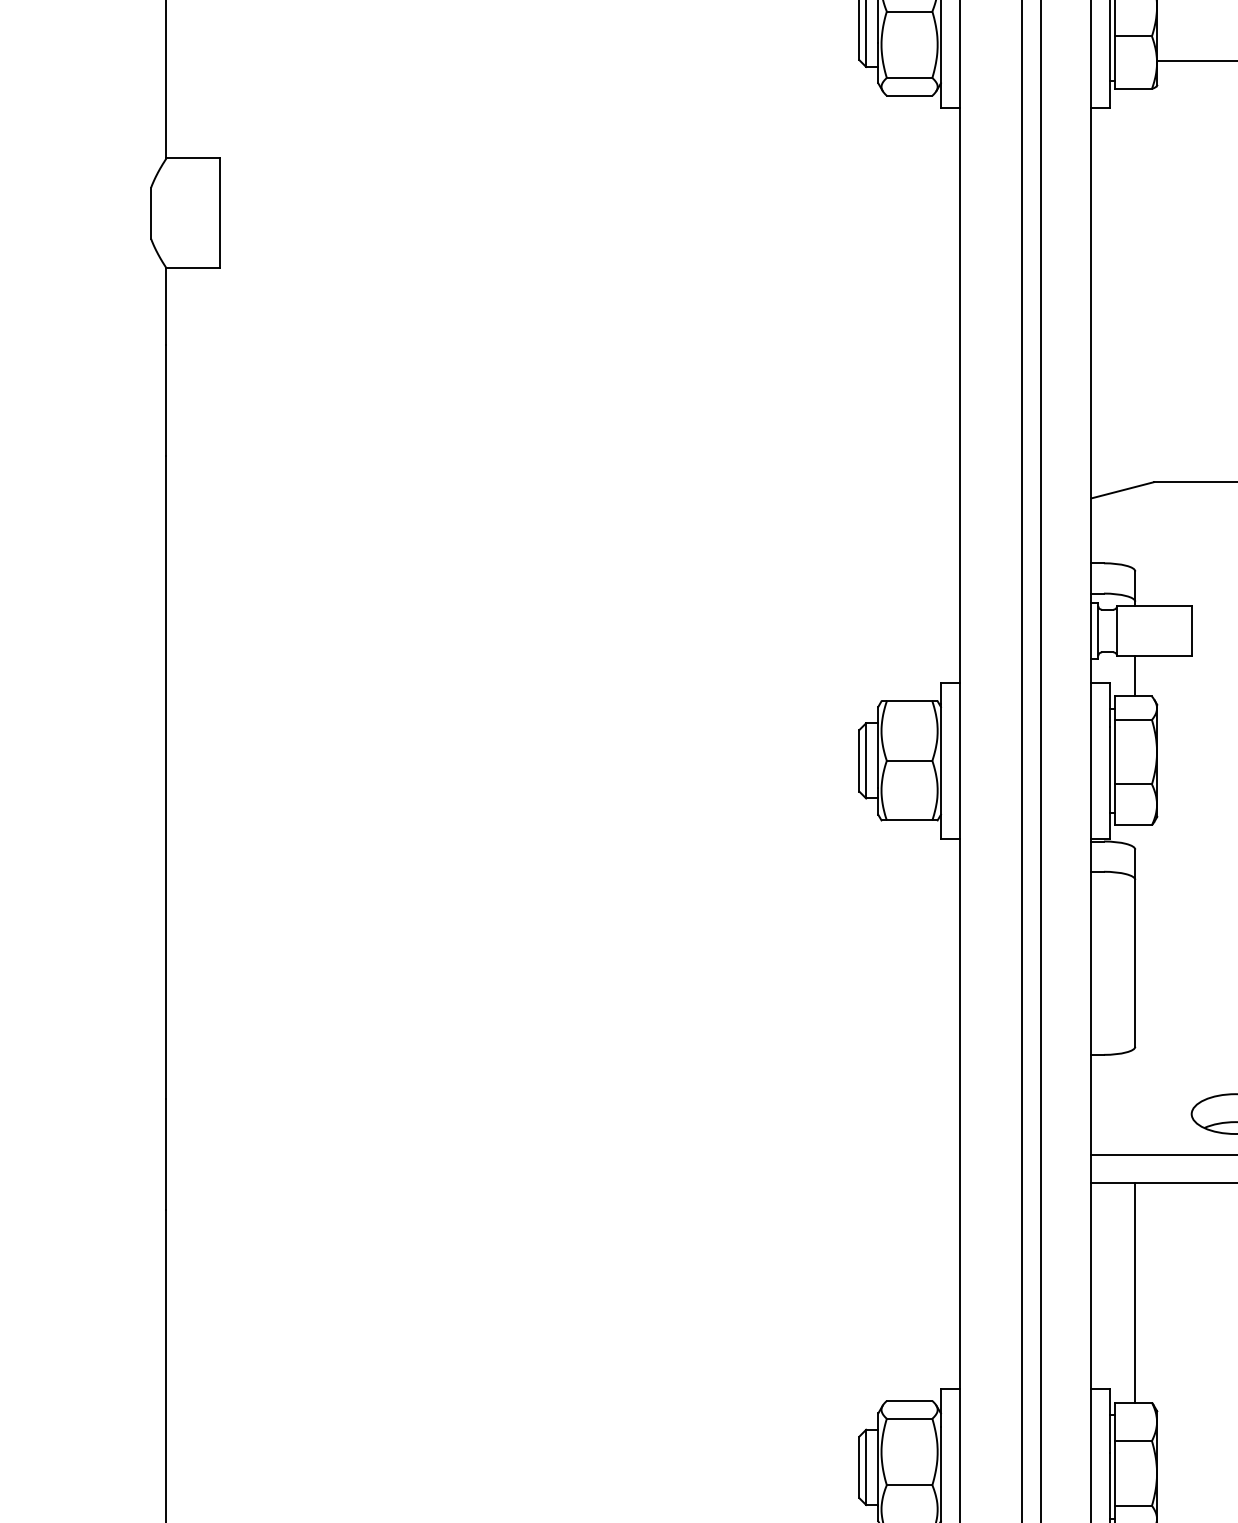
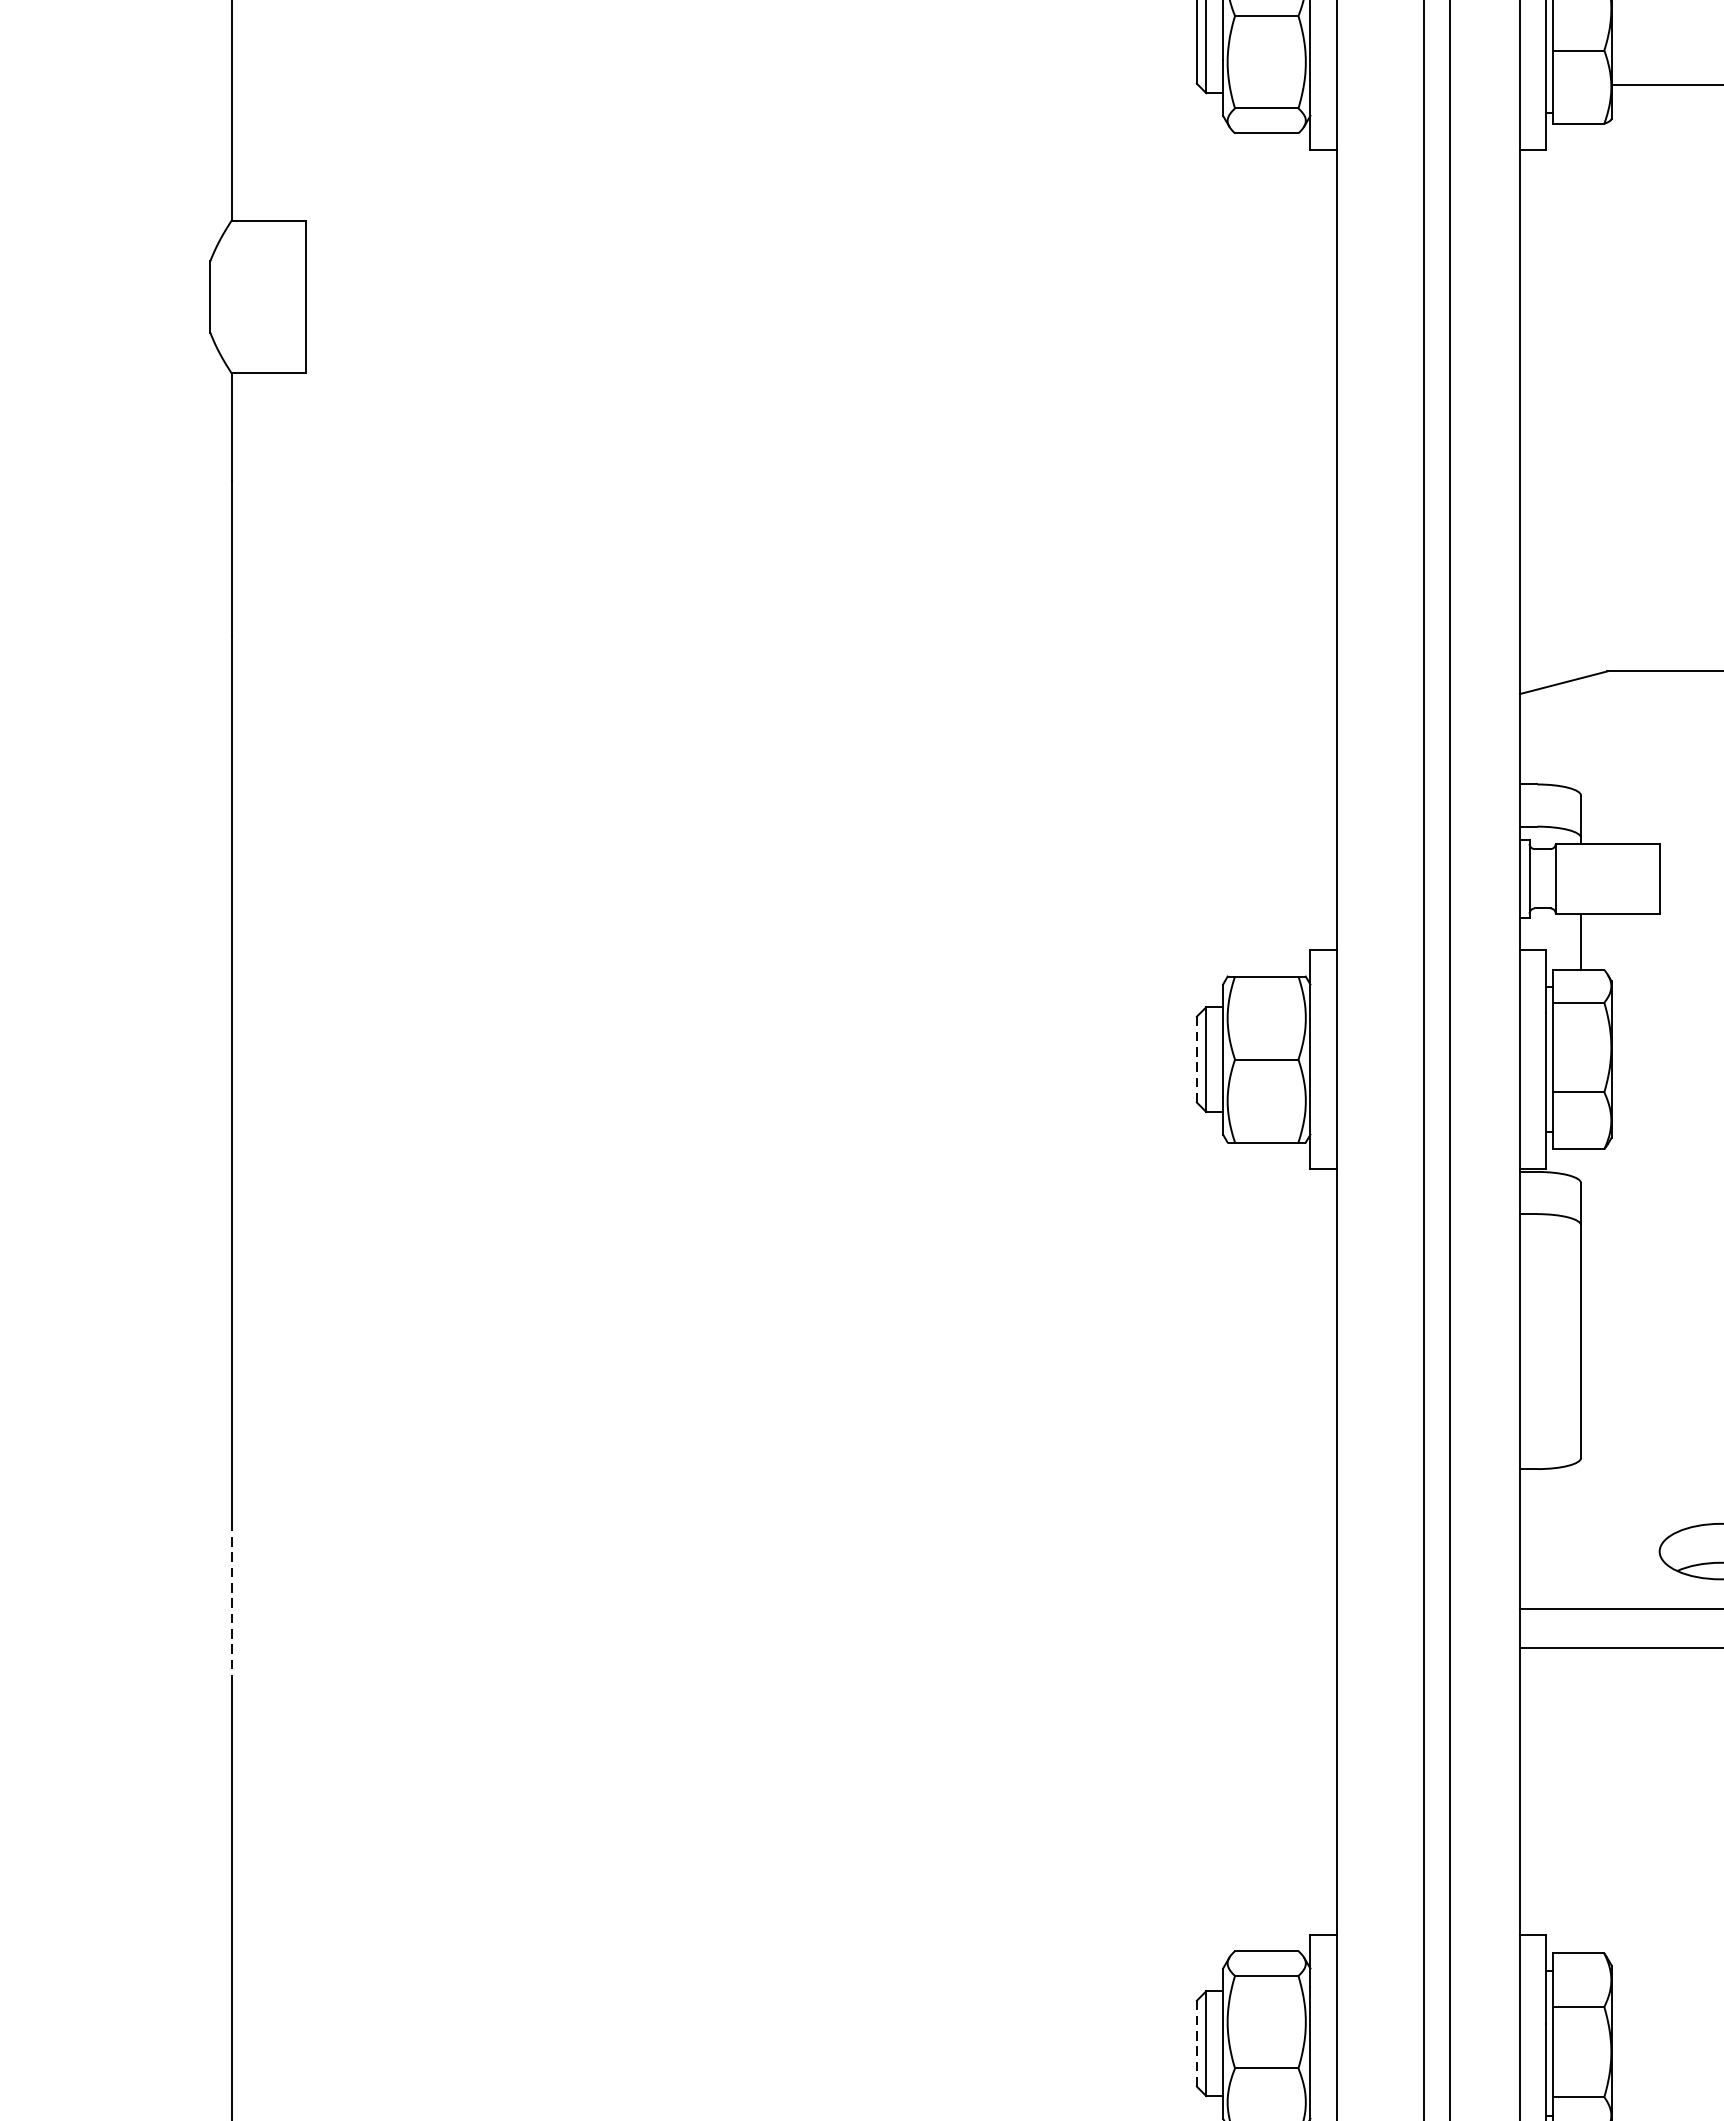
line: (859, 760) -> (1196, 1059), solid -> dashed
line: (166, 1153) -> (231, 1606), solid -> dashed
line: (1135, 1292) -> (1581, 1800), removed
line: (859, 1467) -> (1196, 2043), solid -> dashed

